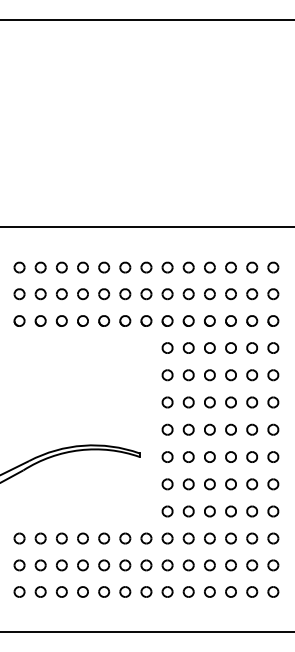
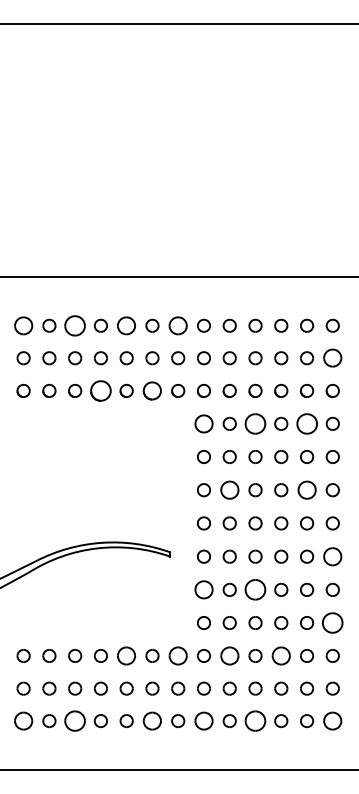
part: (19, 267) -> (23, 325), size x1.4
part: (61, 267) -> (74, 325), size x1.6
part: (104, 267) -> (127, 325), size x1.4
part: (146, 267) -> (178, 325), size x1.4
part: (273, 294) -> (333, 358), size x1.4
part: (82, 320) -> (100, 390), size x1.6
part: (125, 320) -> (152, 390), size x1.4
part: (167, 347) -> (203, 423), size x1.4
part: (209, 347) -> (255, 423), size x1.6
part: (251, 347) -> (306, 423), size x1.6
part: (188, 402) -> (229, 490), size x1.4
part: (251, 402) -> (306, 490), size x1.4
part: (273, 456) -> (333, 556), size x1.4
part: (167, 484) -> (203, 590), size x1.4
part: (209, 484) -> (255, 590), size x1.6
part: (273, 511) -> (333, 623), size x1.6
part: (104, 538) -> (127, 655), size x1.4
part: (146, 538) -> (178, 655), size x1.4
part: (188, 538) -> (229, 655), size x1.4
part: (230, 538) -> (280, 655), size x1.4
part: (19, 591) -> (23, 720), size x1.4
part: (61, 591) -> (74, 720), size x1.6
part: (125, 591) -> (152, 720), size x1.4
part: (167, 591) -> (203, 720), size x1.4
part: (209, 591) -> (255, 720), size x1.6
part: (273, 591) -> (333, 720), size x1.4

